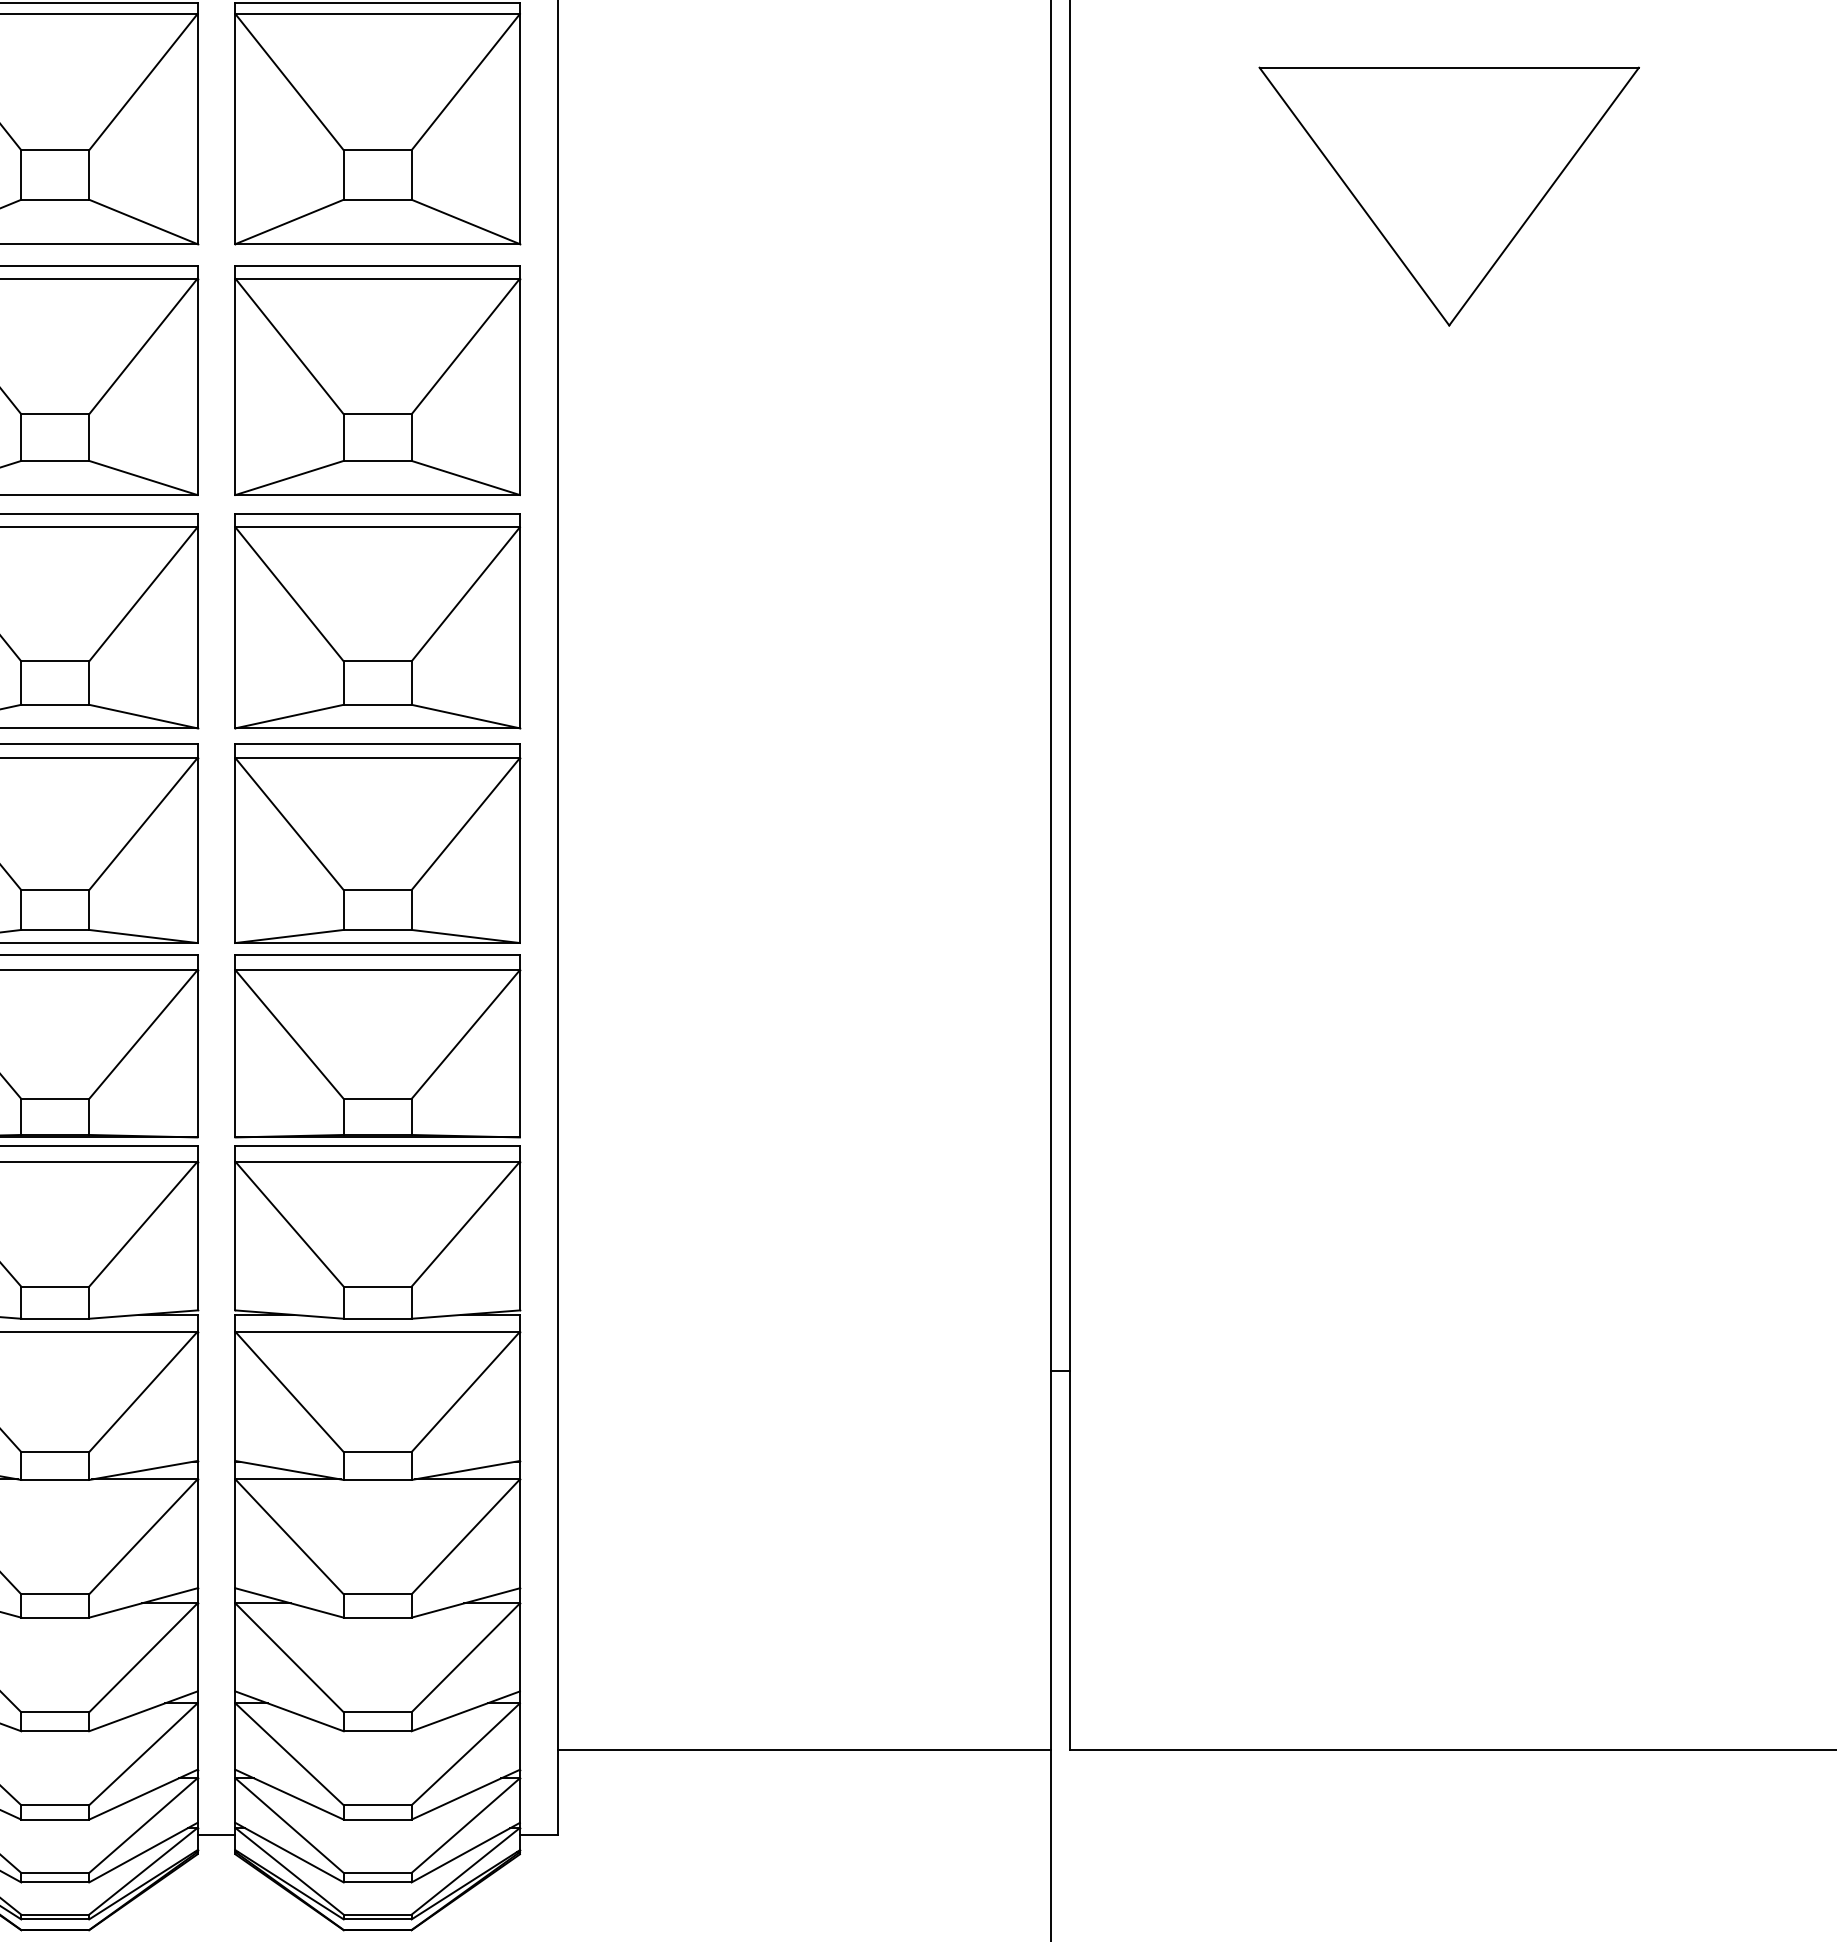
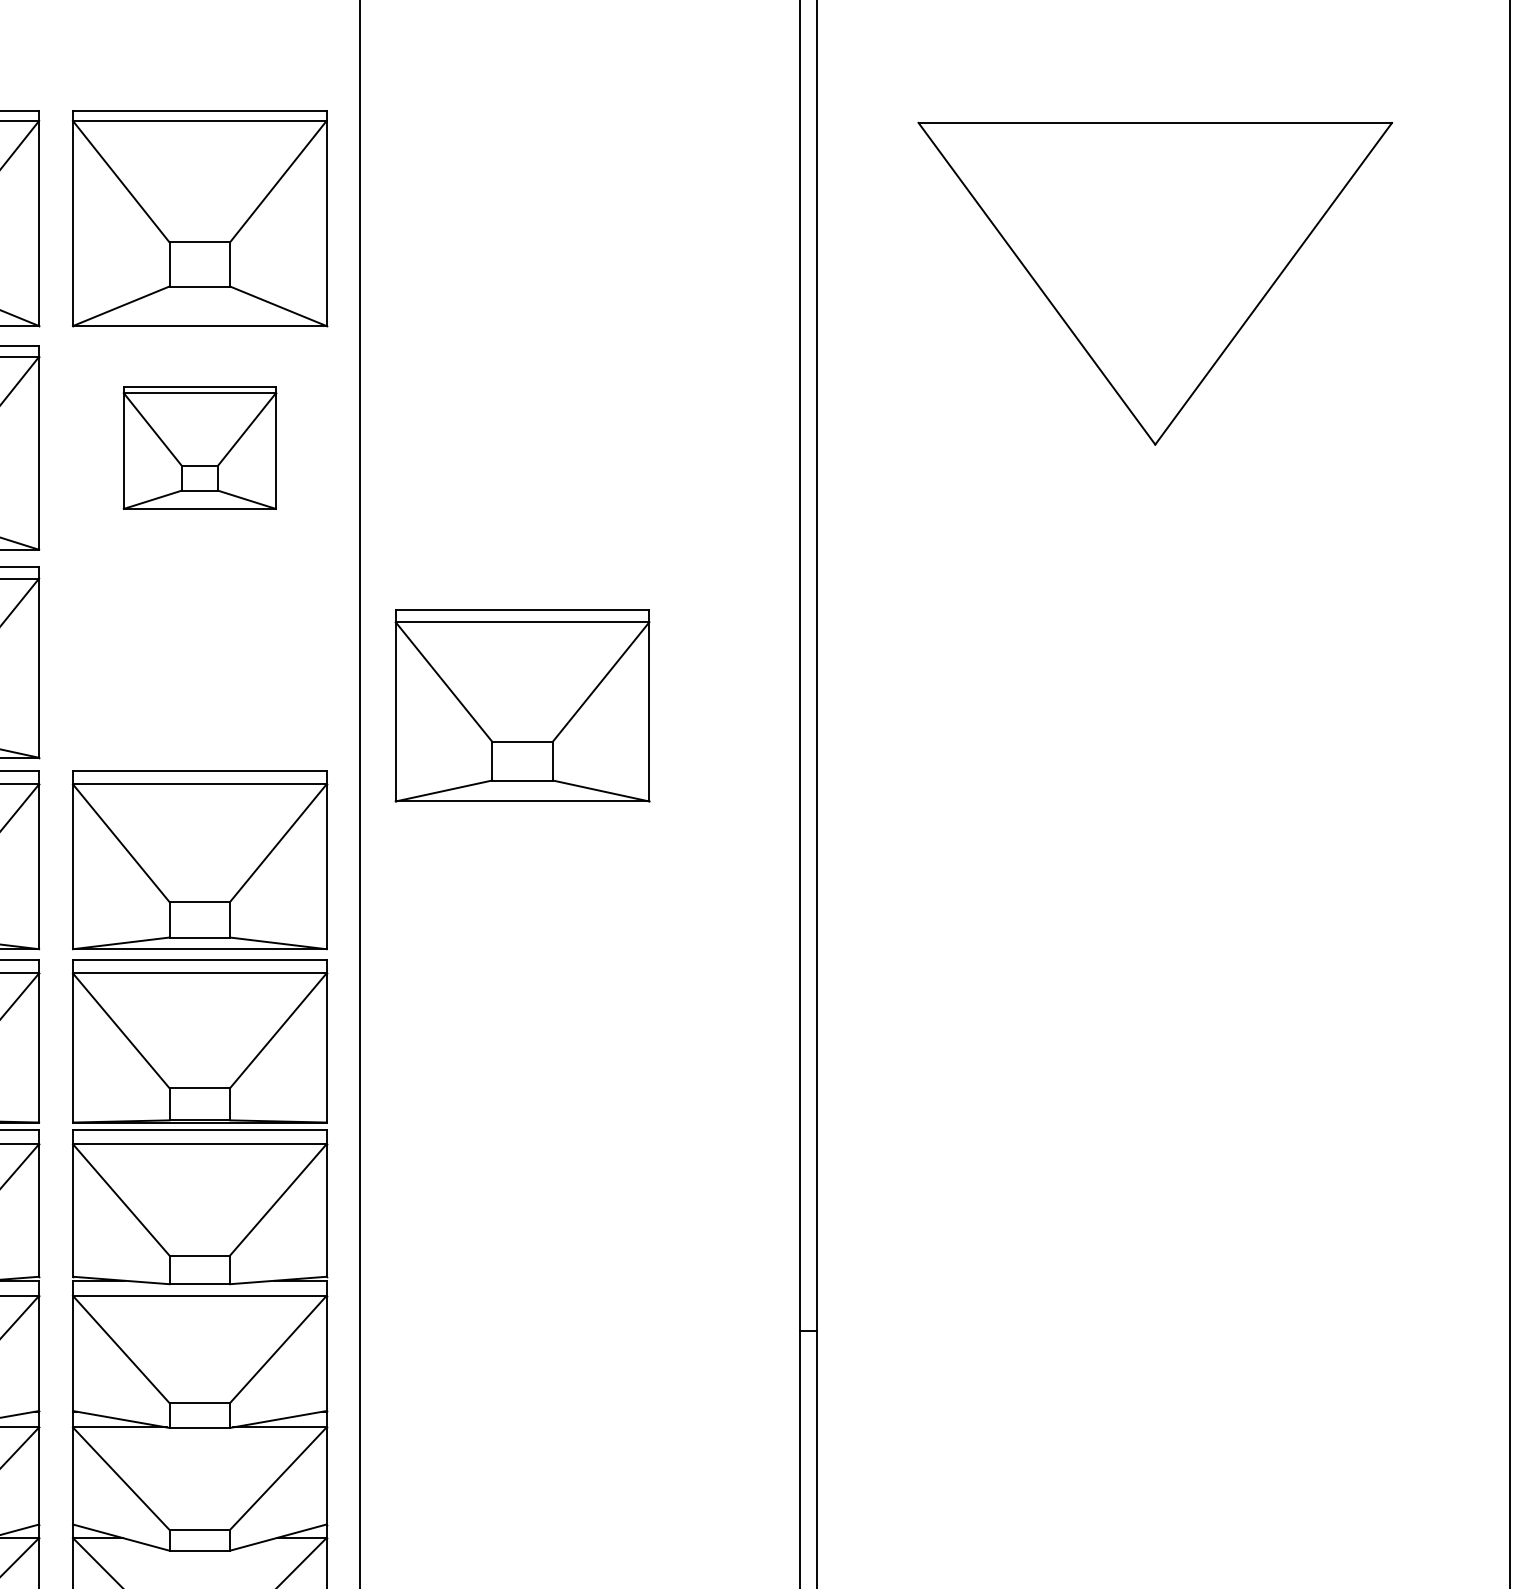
part: (1448, 196) -> (1154, 283), size x1.4
part: (377, 380) -> (199, 447), size x0.6
part: (377, 621) -> (522, 706), moved

